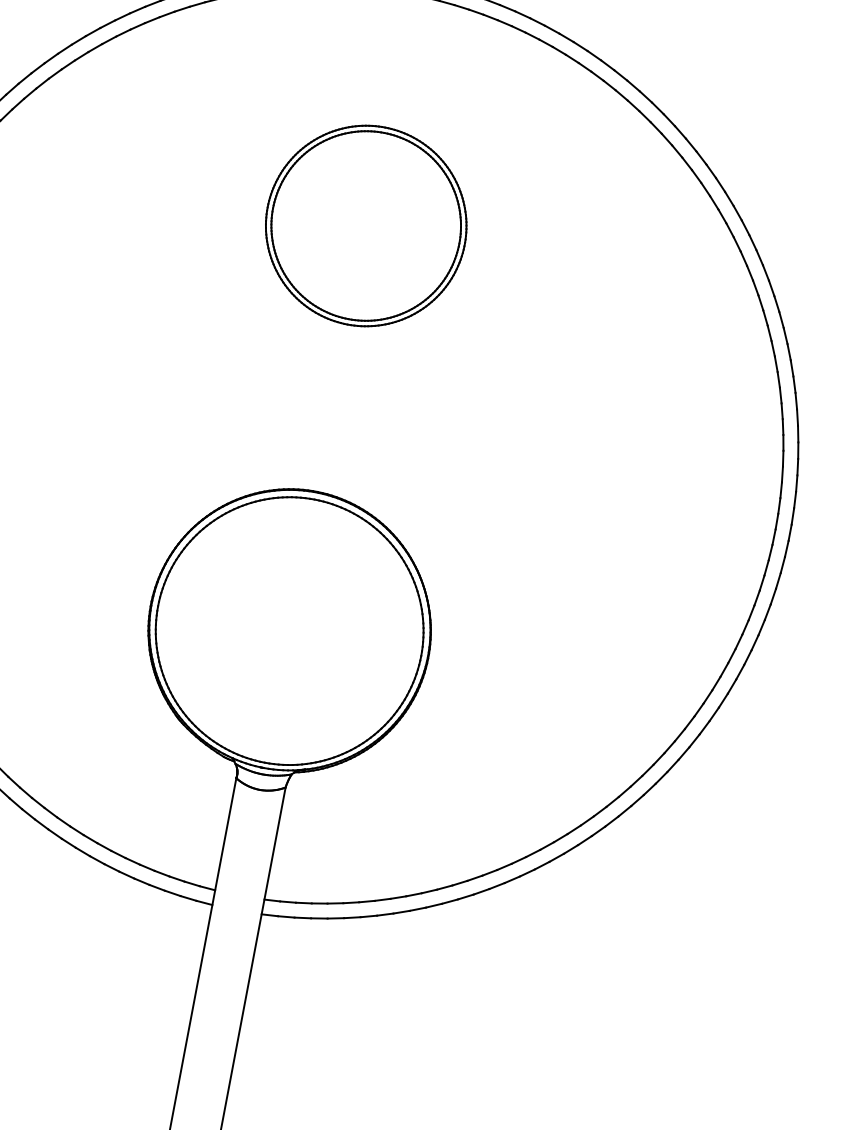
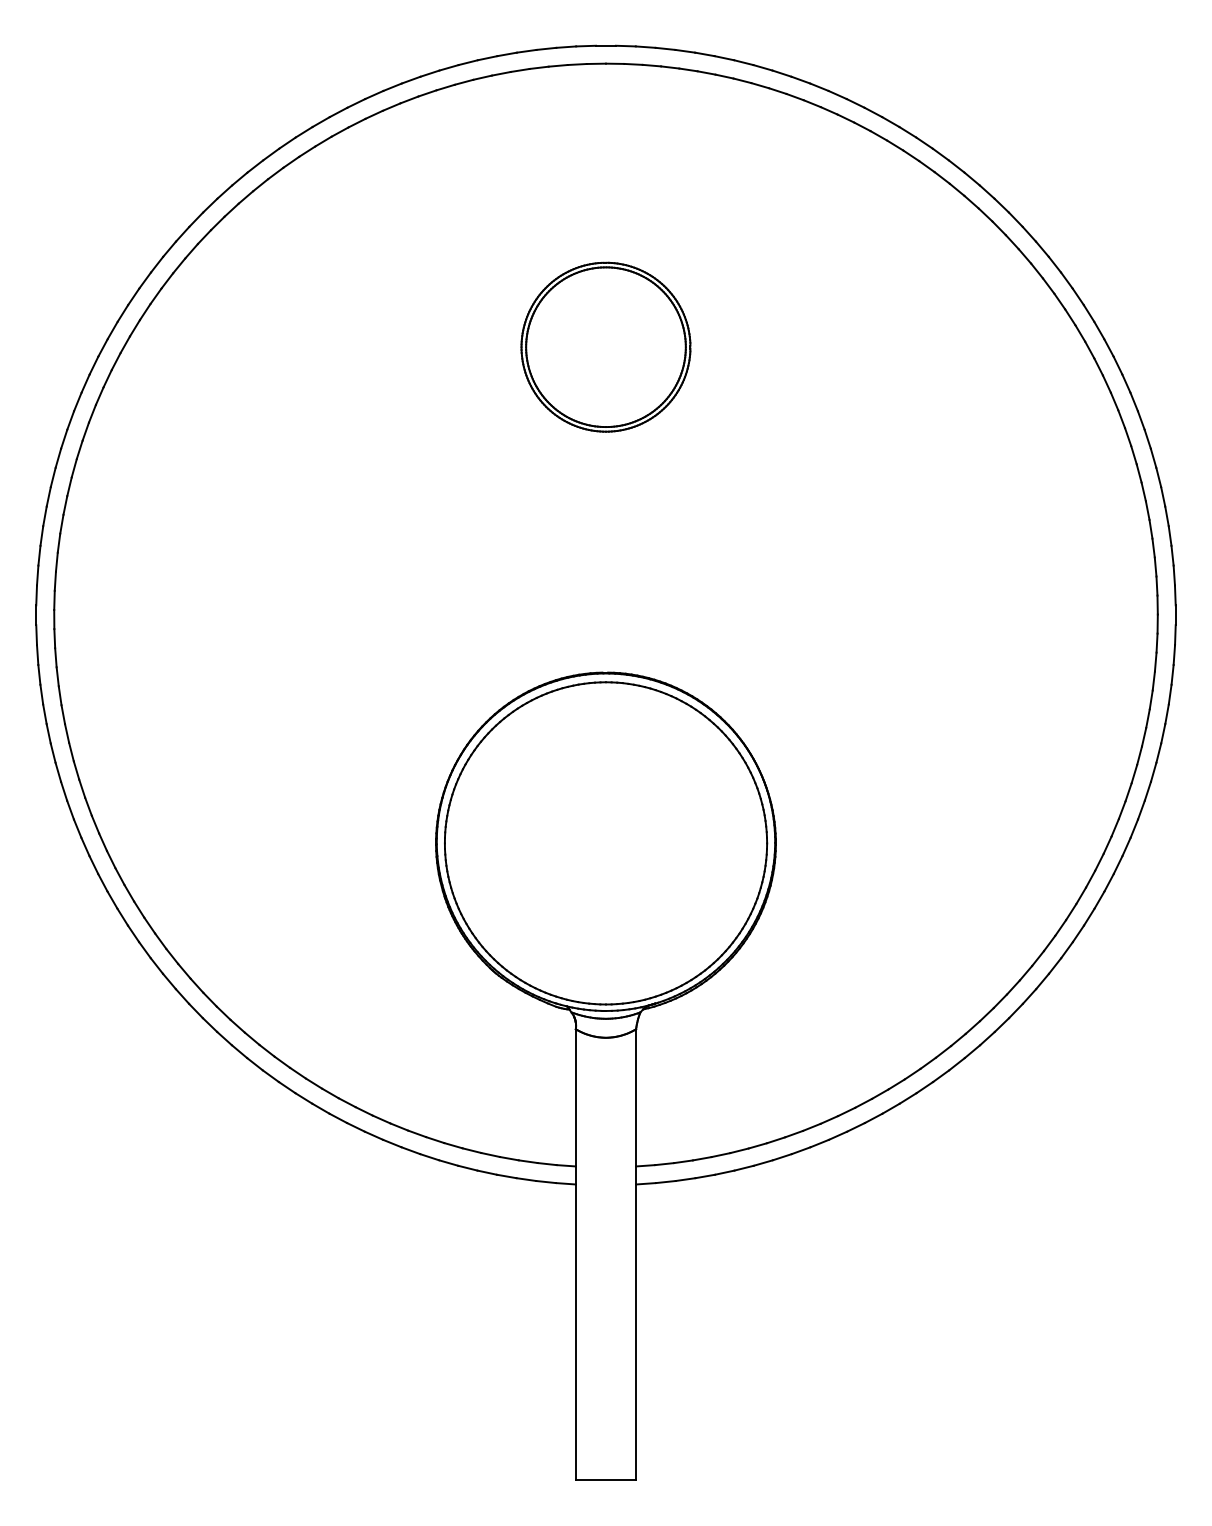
part: (365, 225) -> (605, 346), size x0.7

